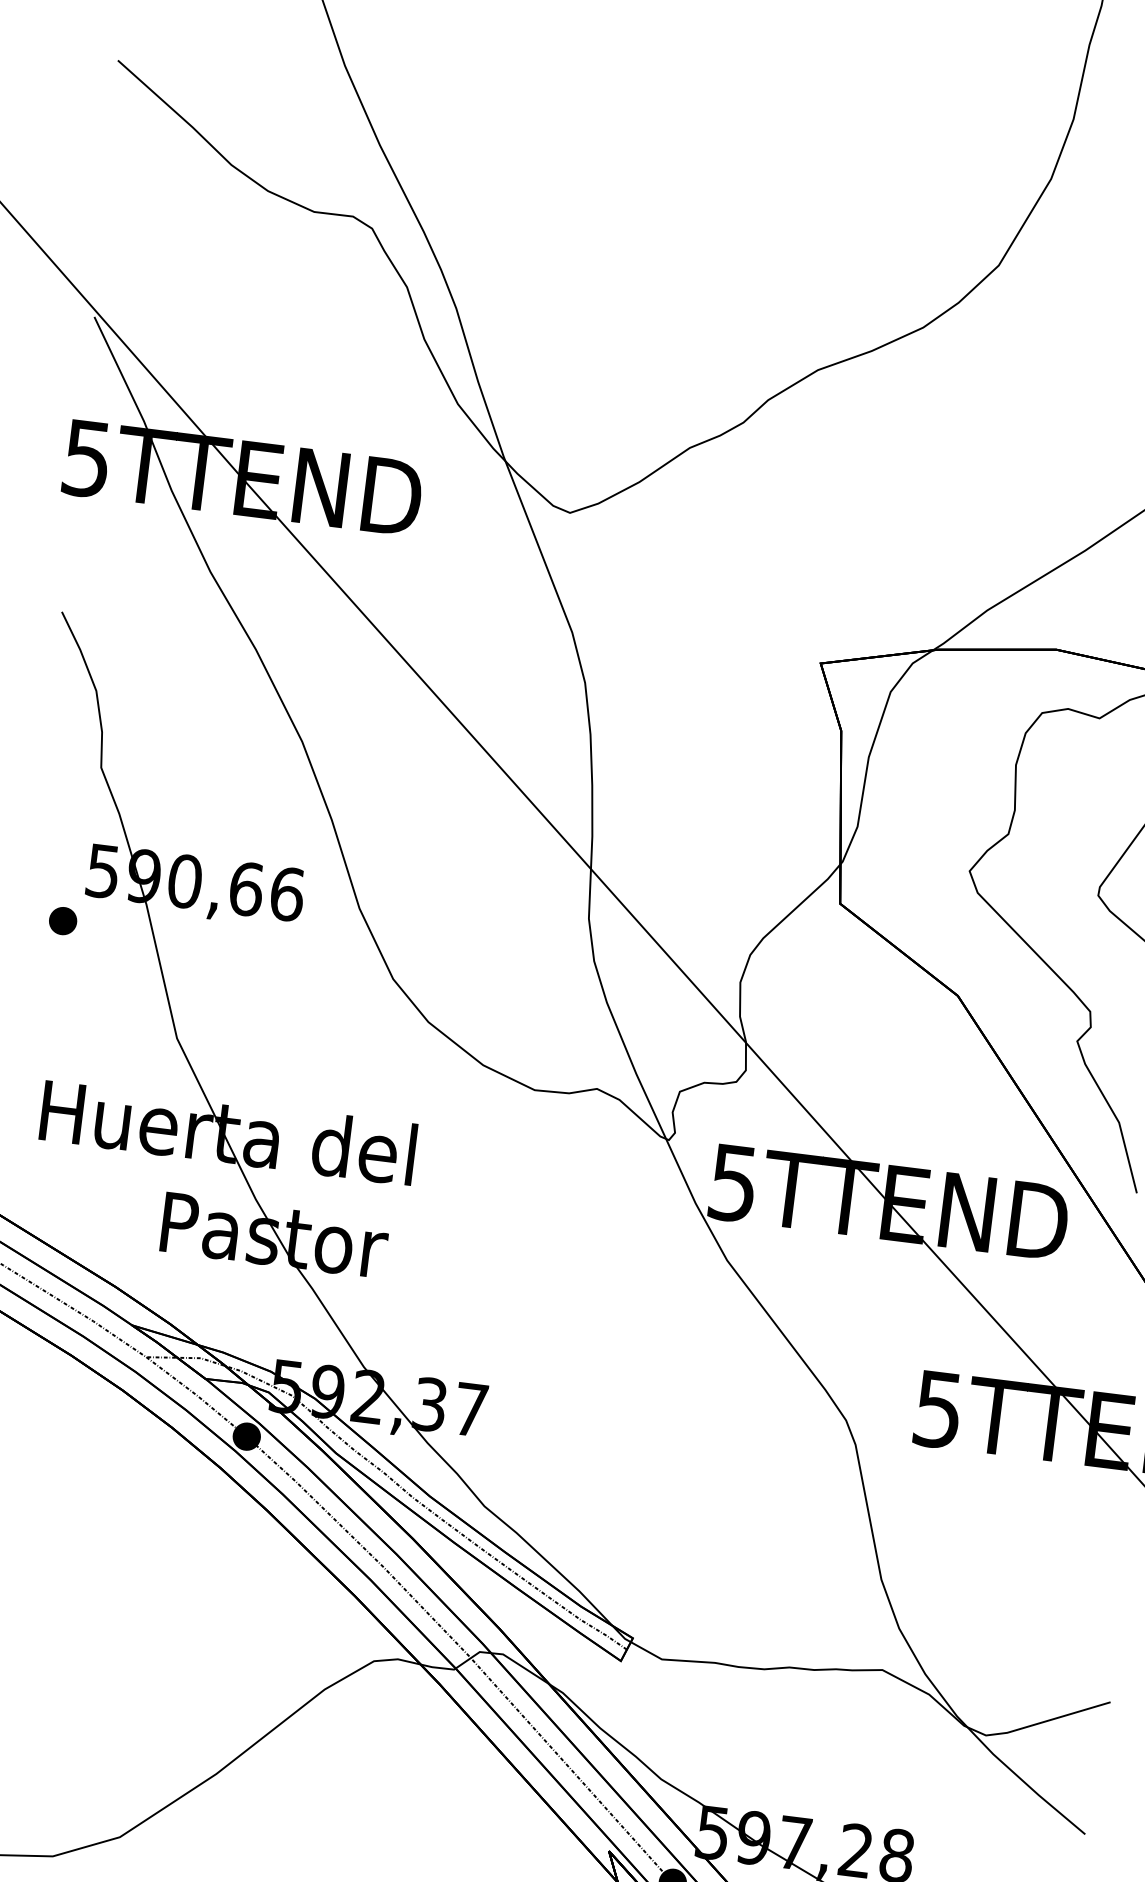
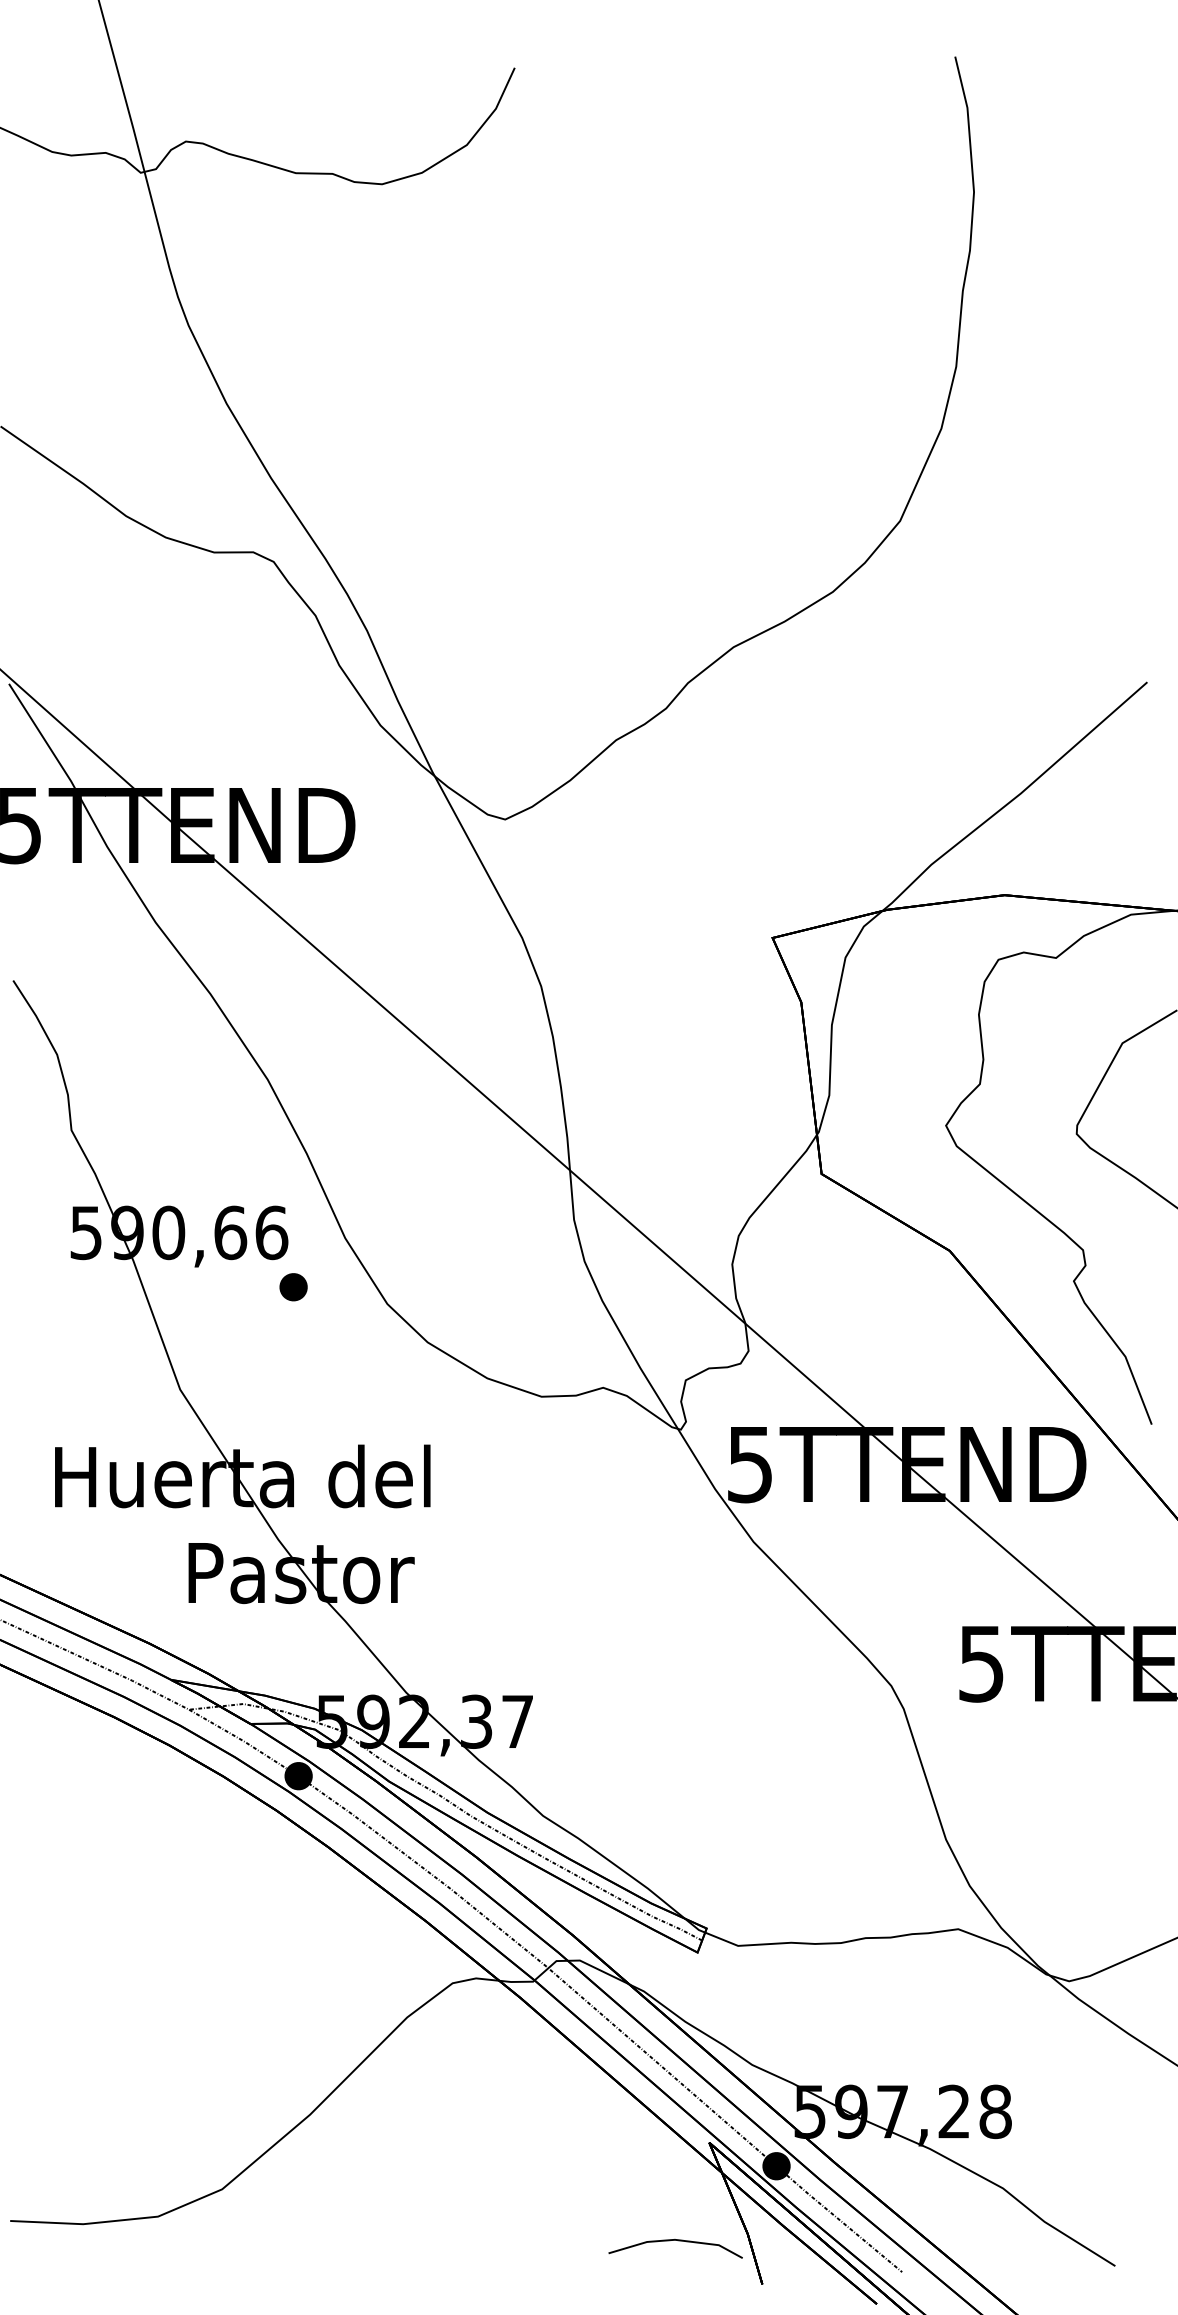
part: (62, 921) -> (293, 1287), moved

